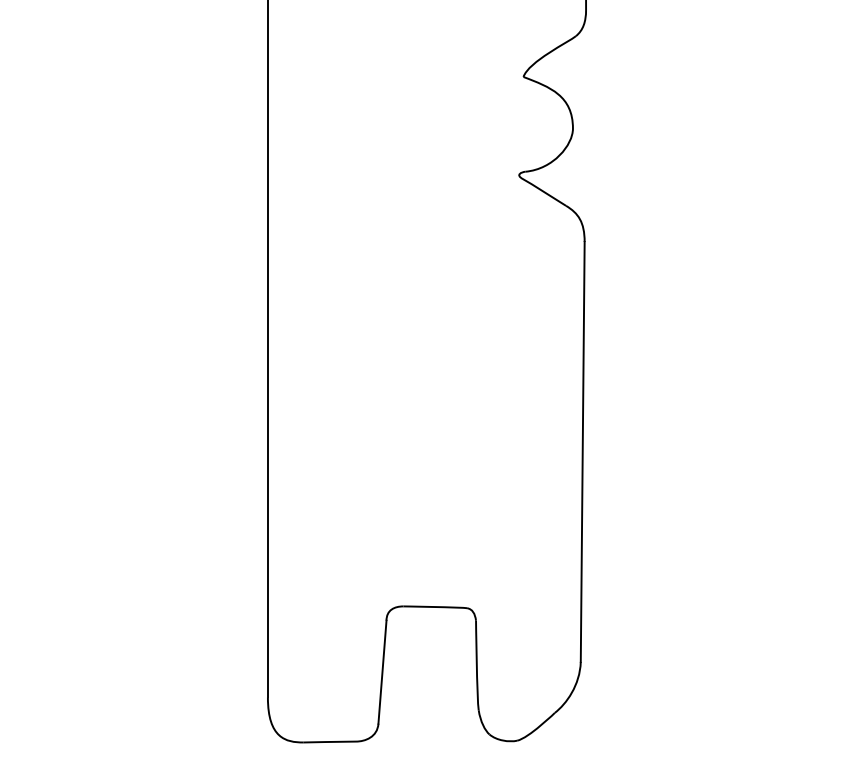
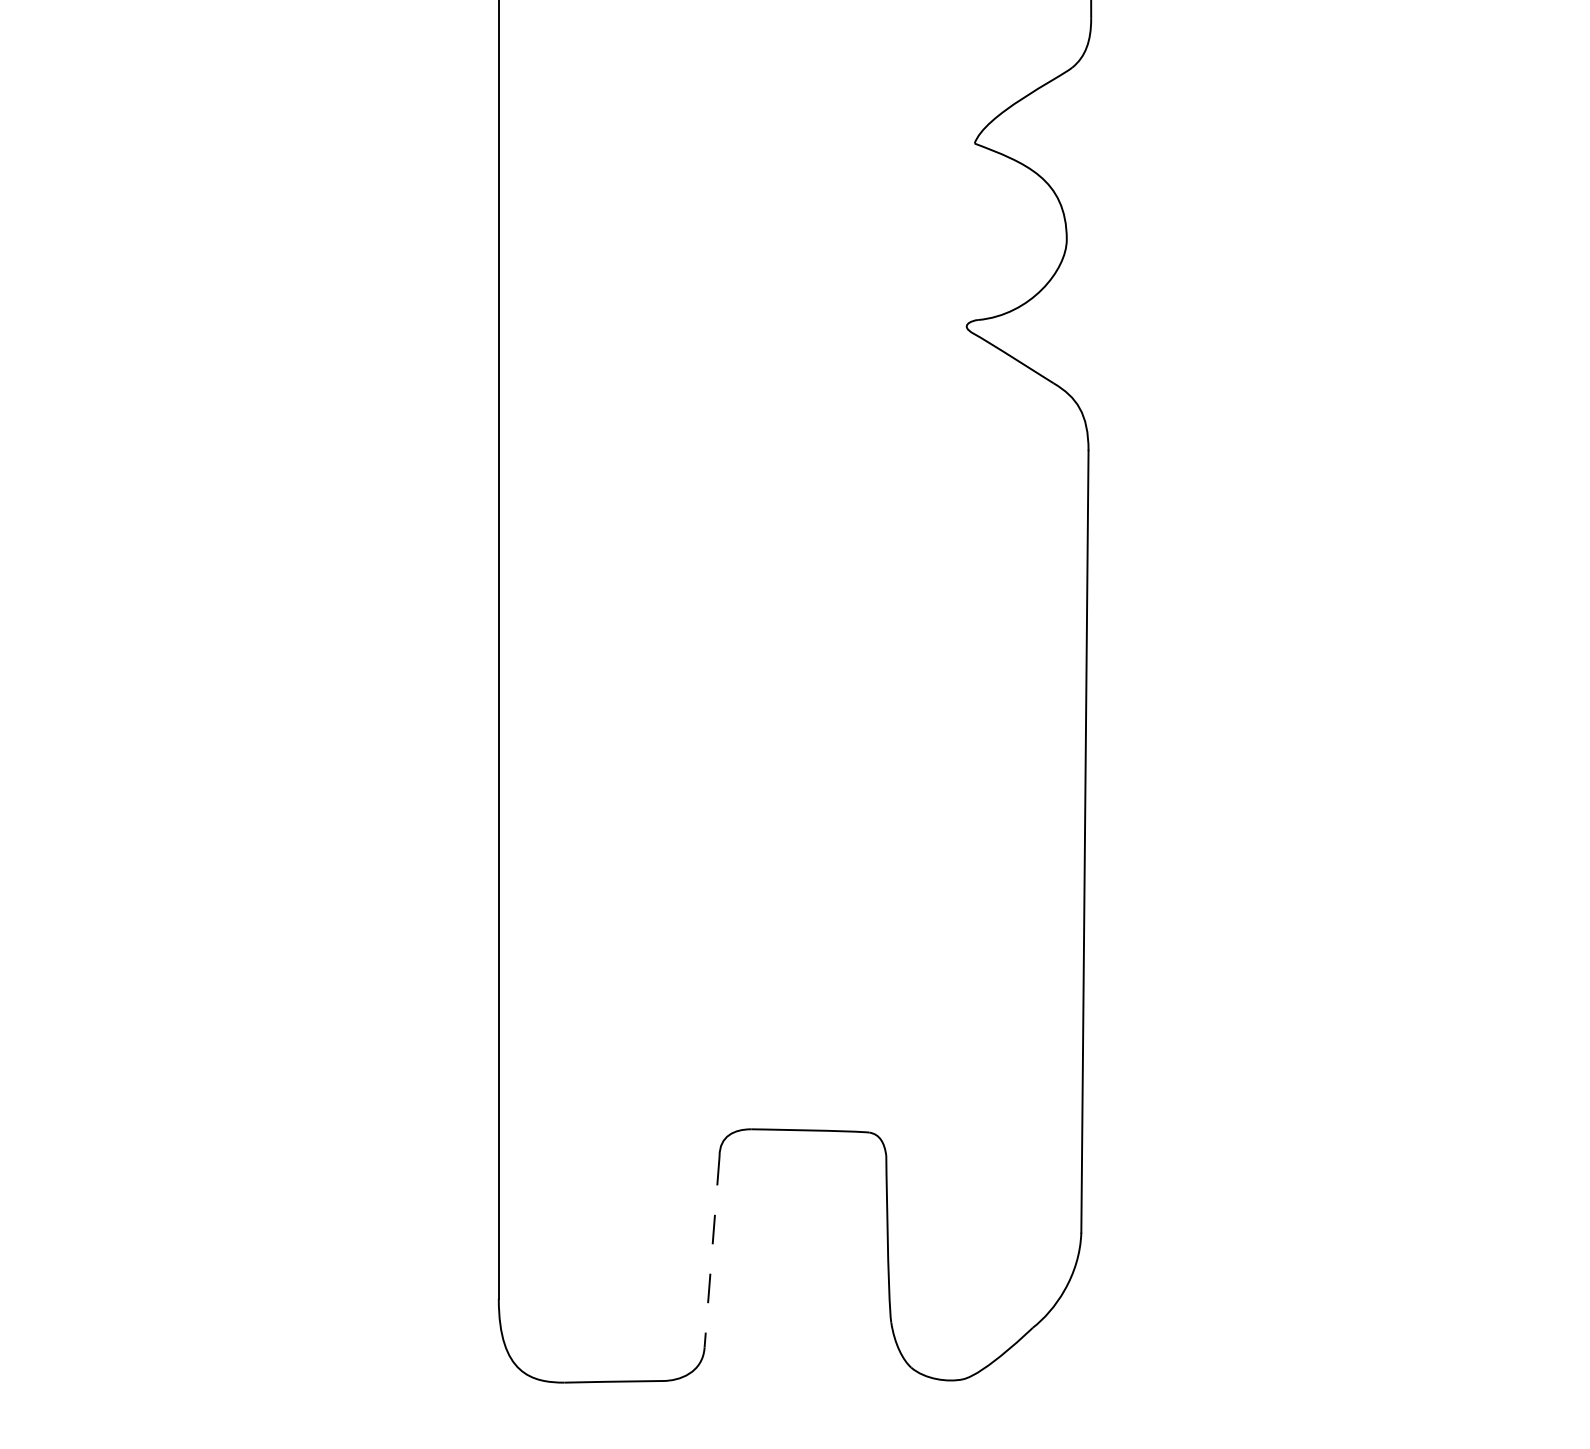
line: (382, 672) -> (712, 1252), solid -> dashed

